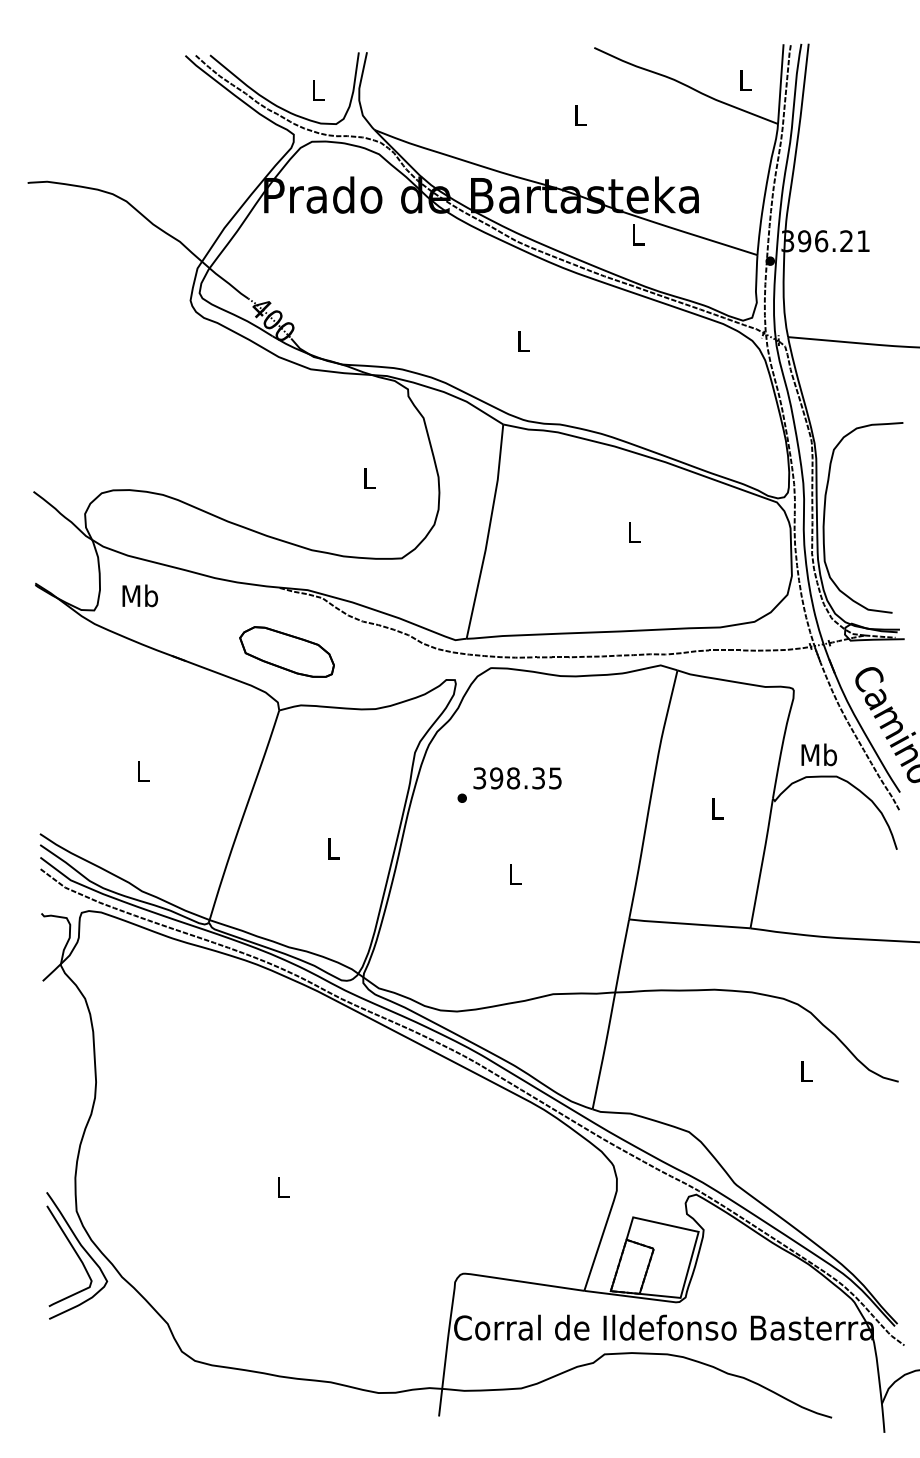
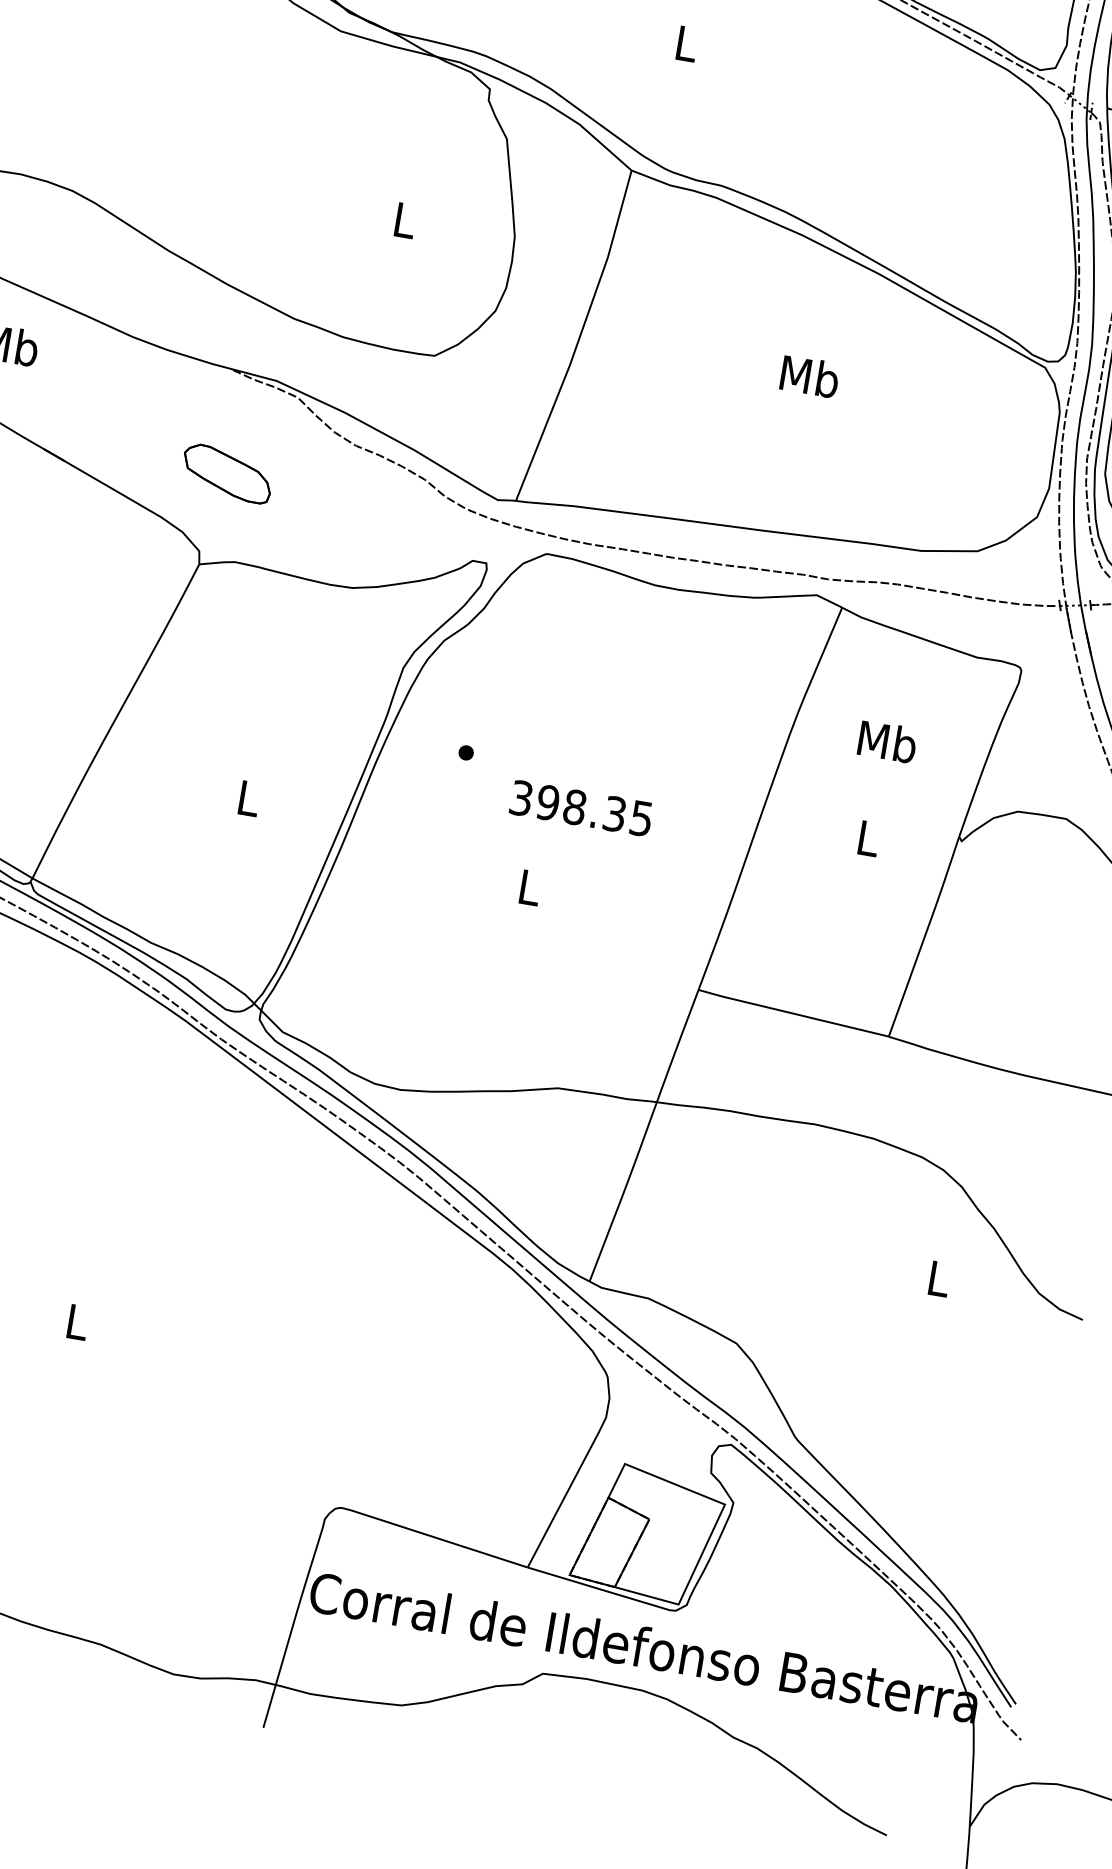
text: (633, 531) -> (809, 375), L -> Mb
part: (286, 651) -> (226, 472), size x0.6
text: (818, 754) -> (886, 741), moved
text: (517, 778) -> (581, 808), moved

